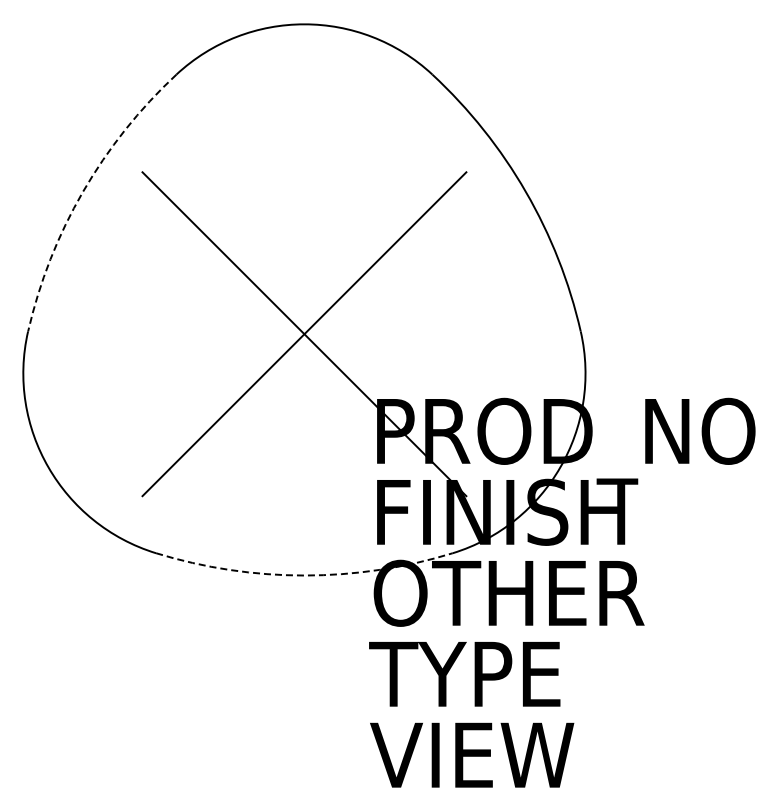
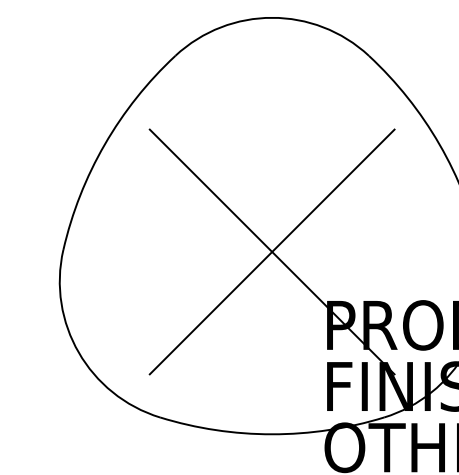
arc: (82, 191) -> (104, 144), dashed -> solid
arc: (304, 575) -> (272, 434), dashed -> solid

